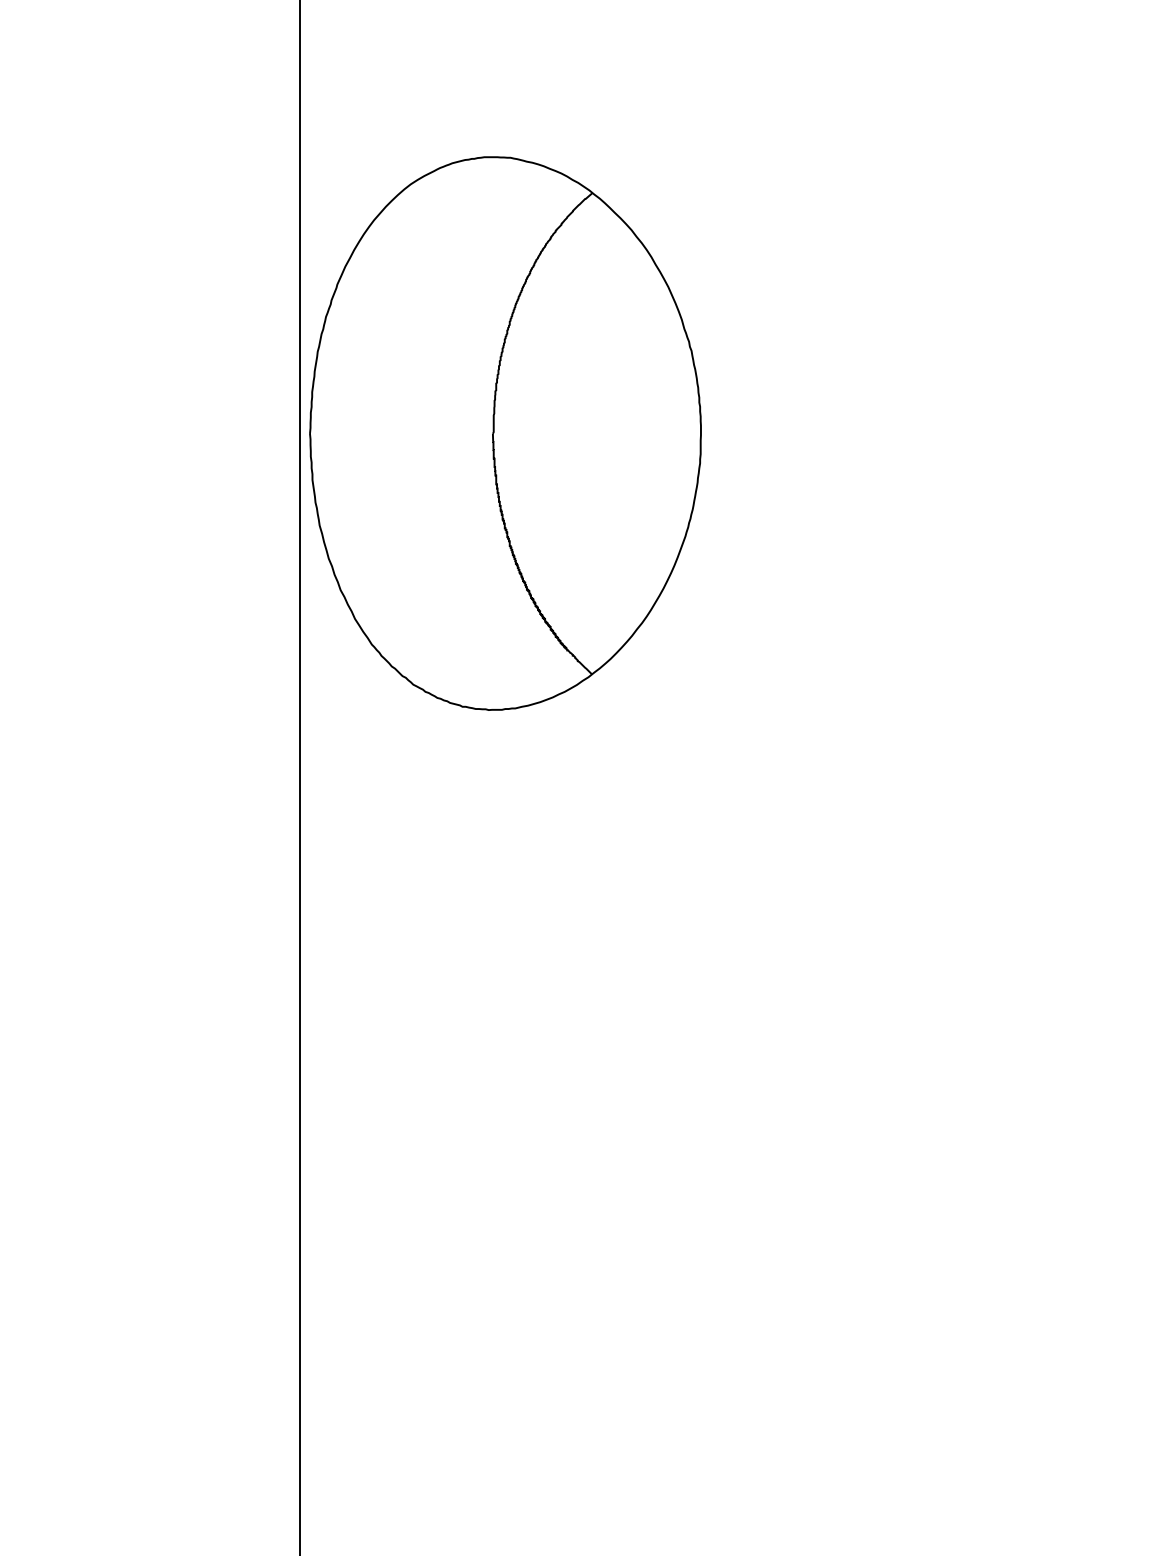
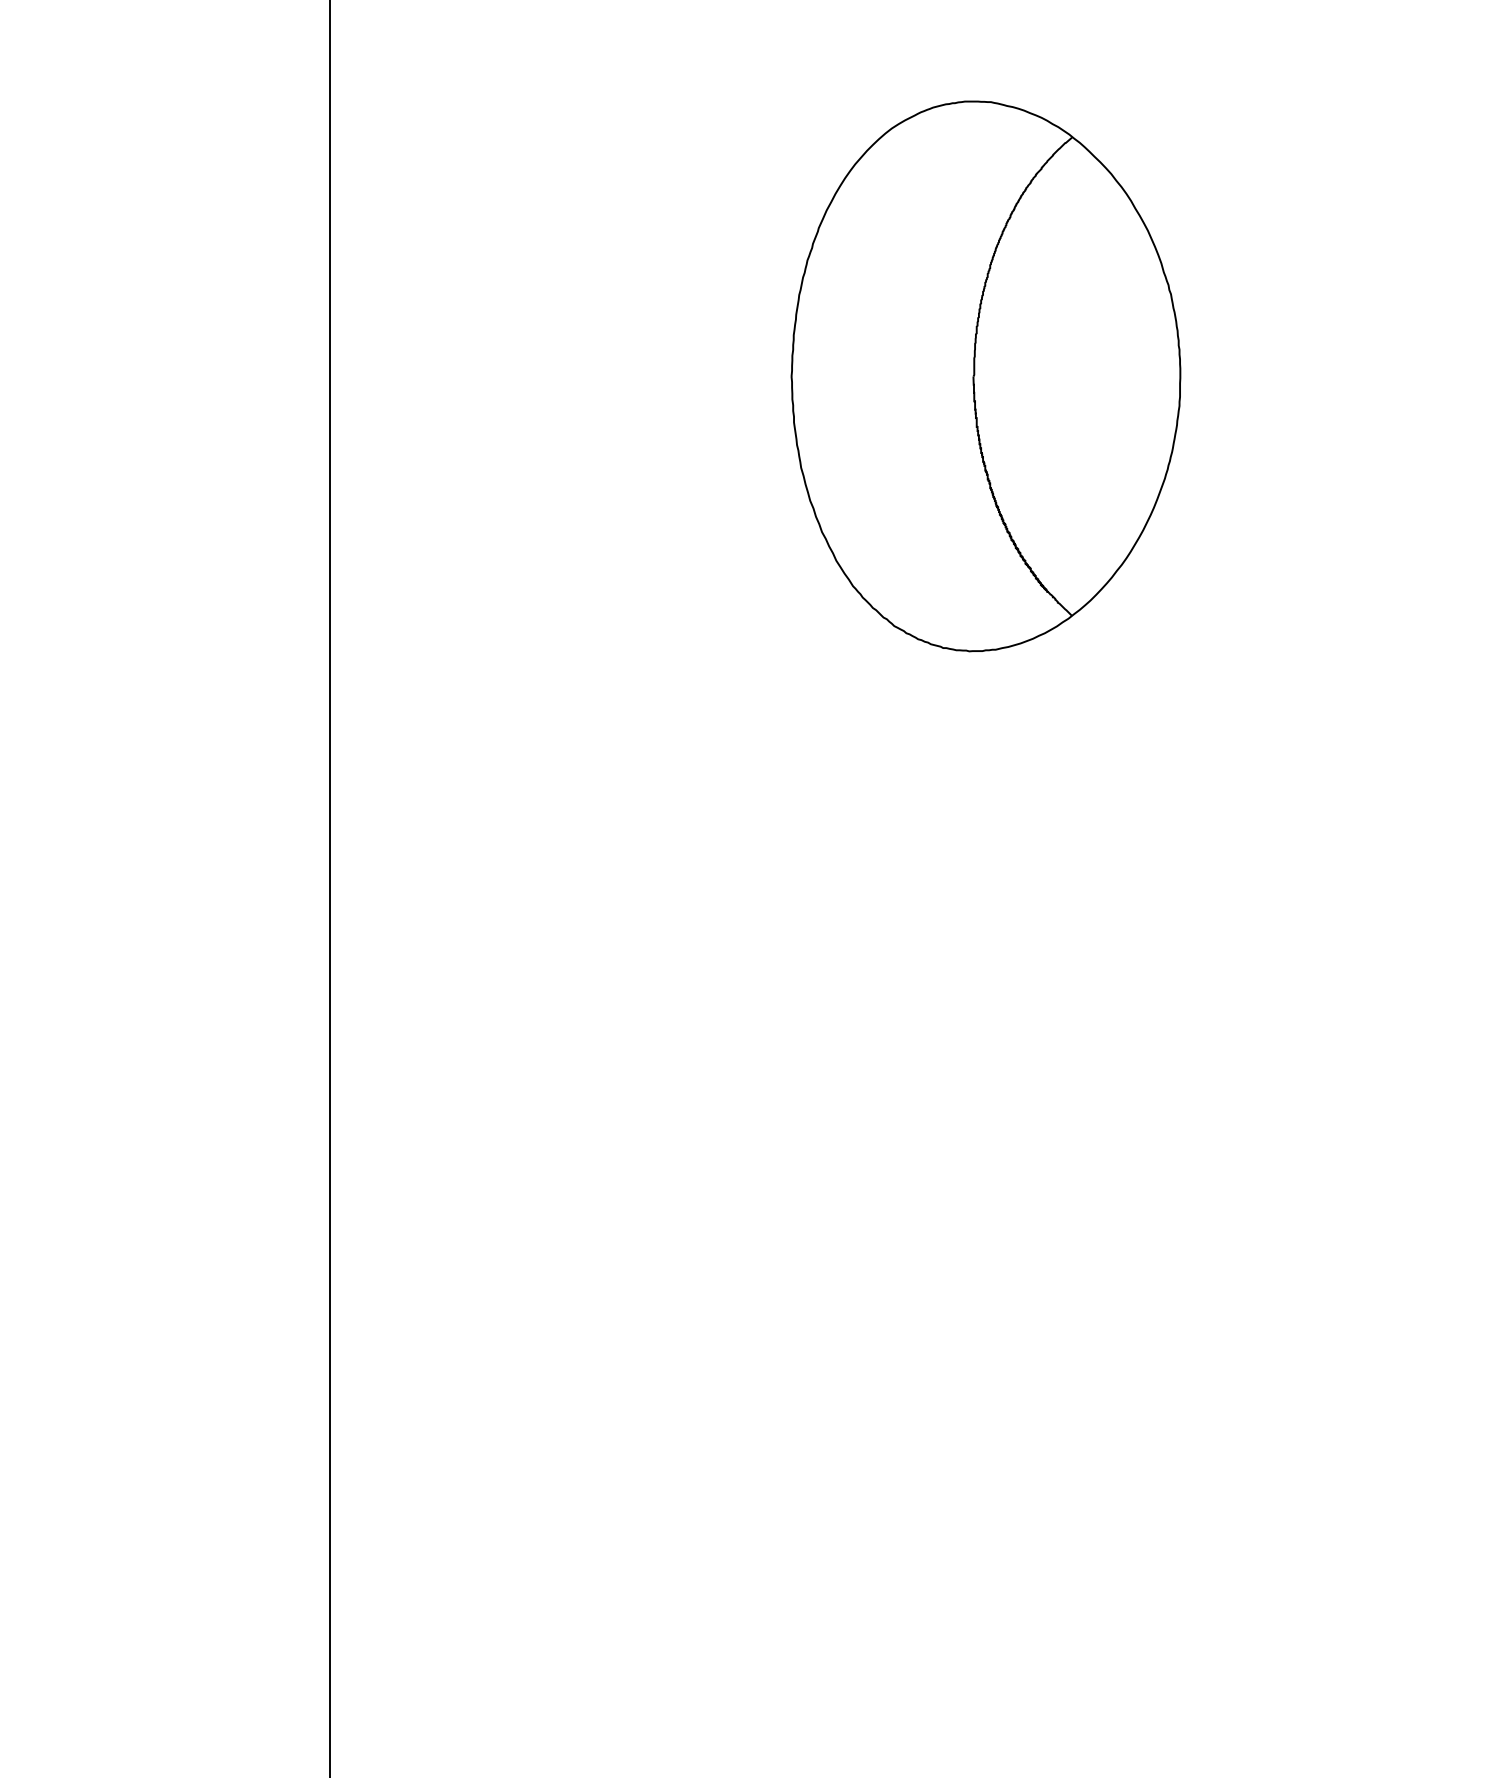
part: (505, 433) -> (985, 376), moved

